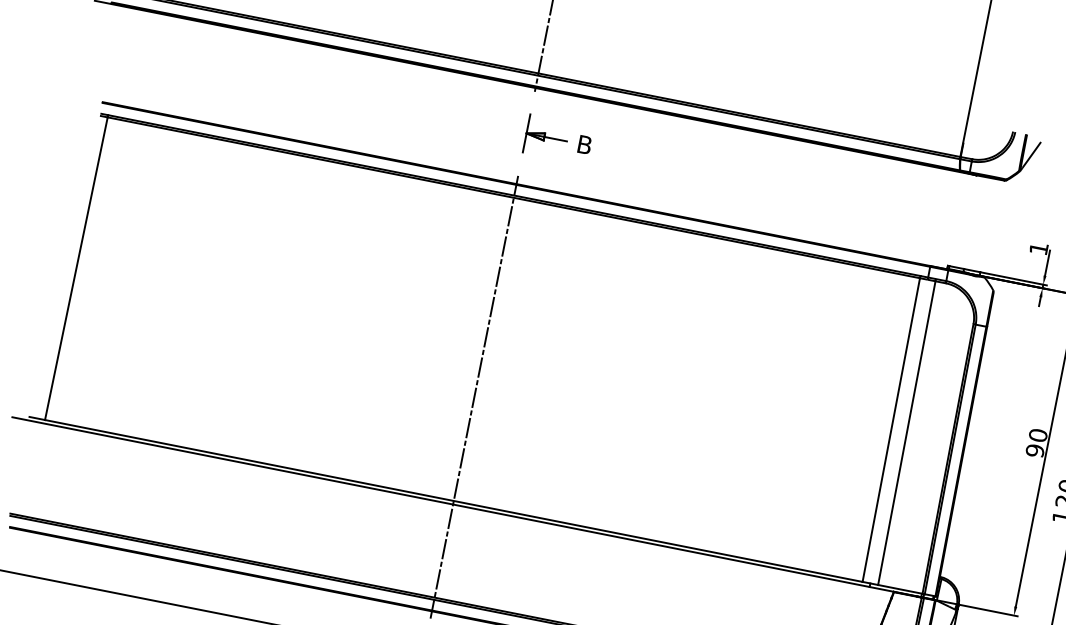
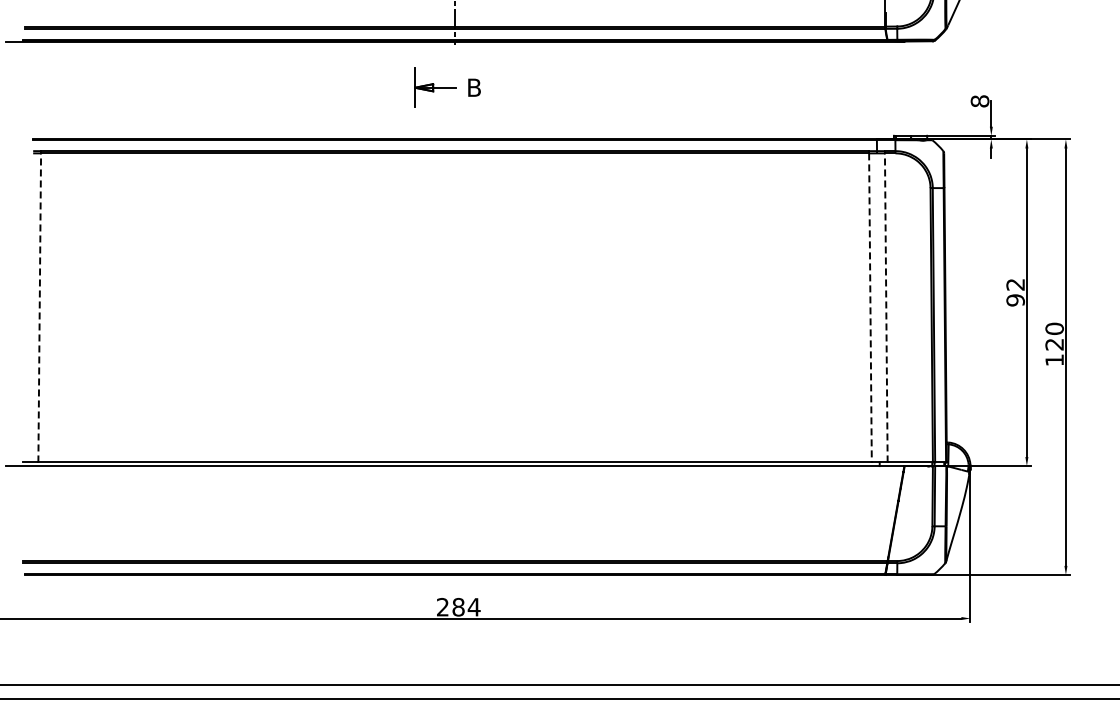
part: (558, 139) -> (447, 87), moved
text: (1038, 248) -> (979, 101), 1 -> 8
line: (76, 268) -> (39, 307), solid -> dashed
line: (474, 397) -> (455, 356), removed
line: (891, 429) -> (870, 307), solid -> dashed
line: (907, 432) -> (886, 307), solid -> dashed
text: (1038, 435) -> (1015, 284), 90 -> 92

